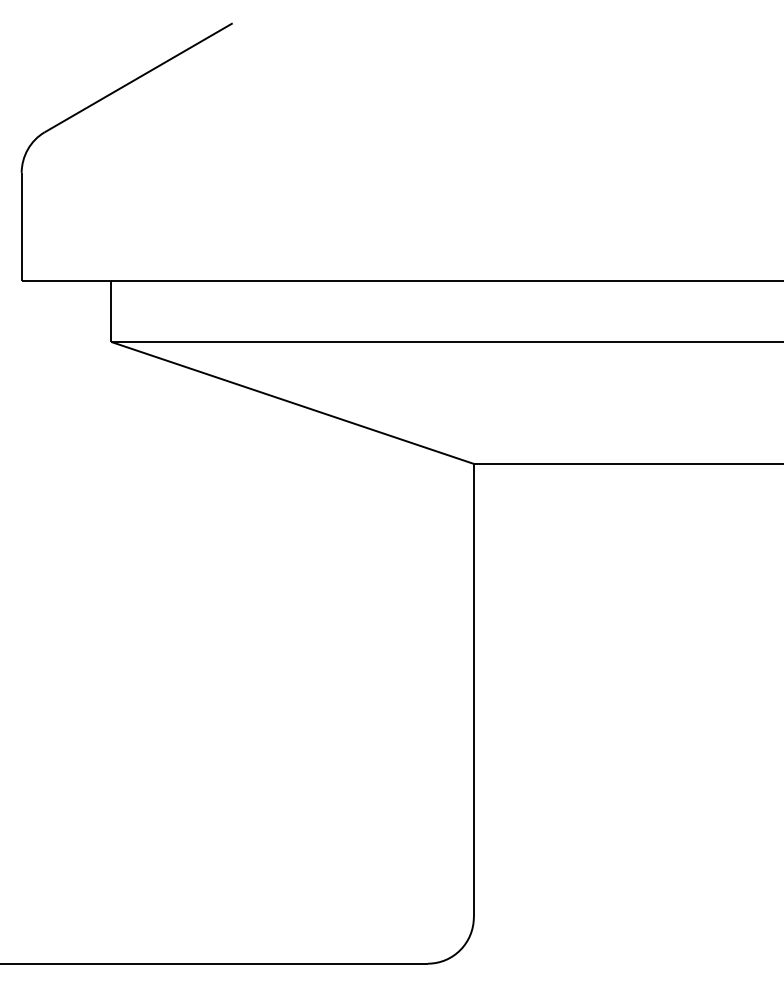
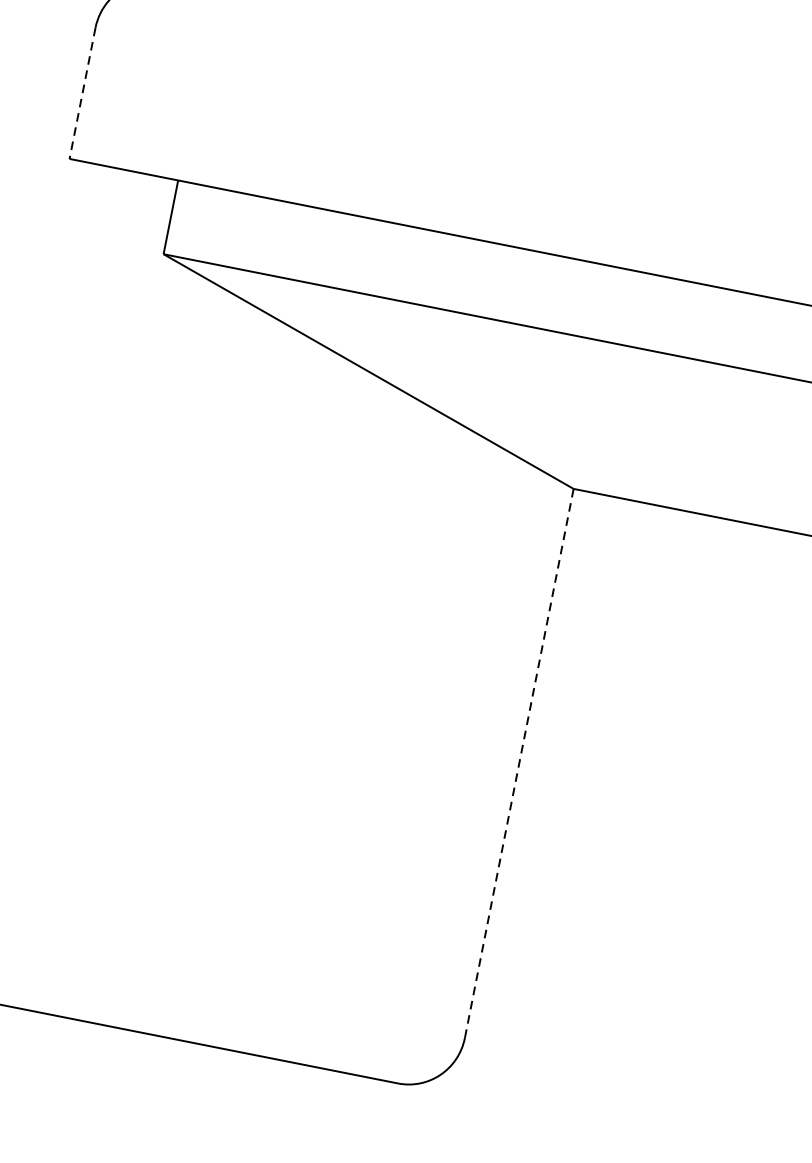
line: (21, 227) -> (82, 93), solid -> dashed
line: (473, 690) -> (518, 763), solid -> dashed

